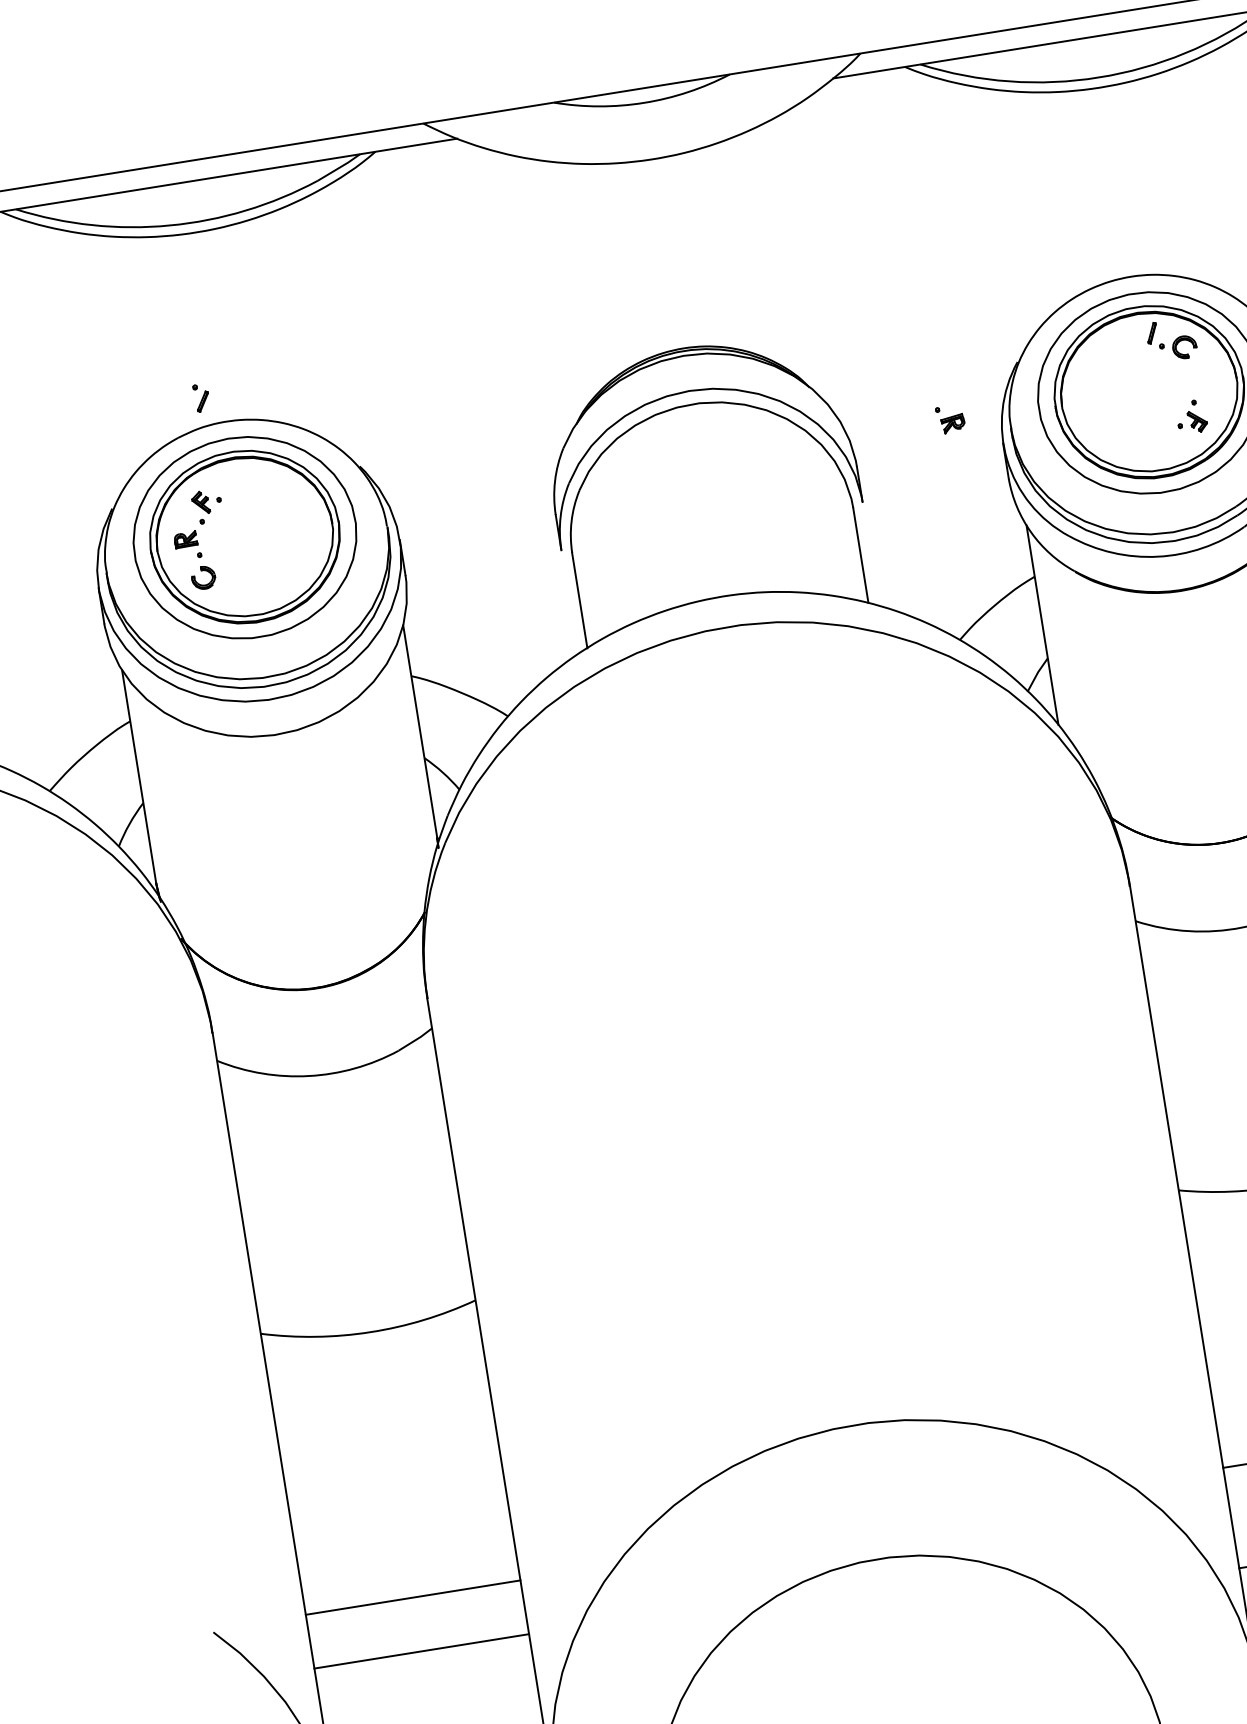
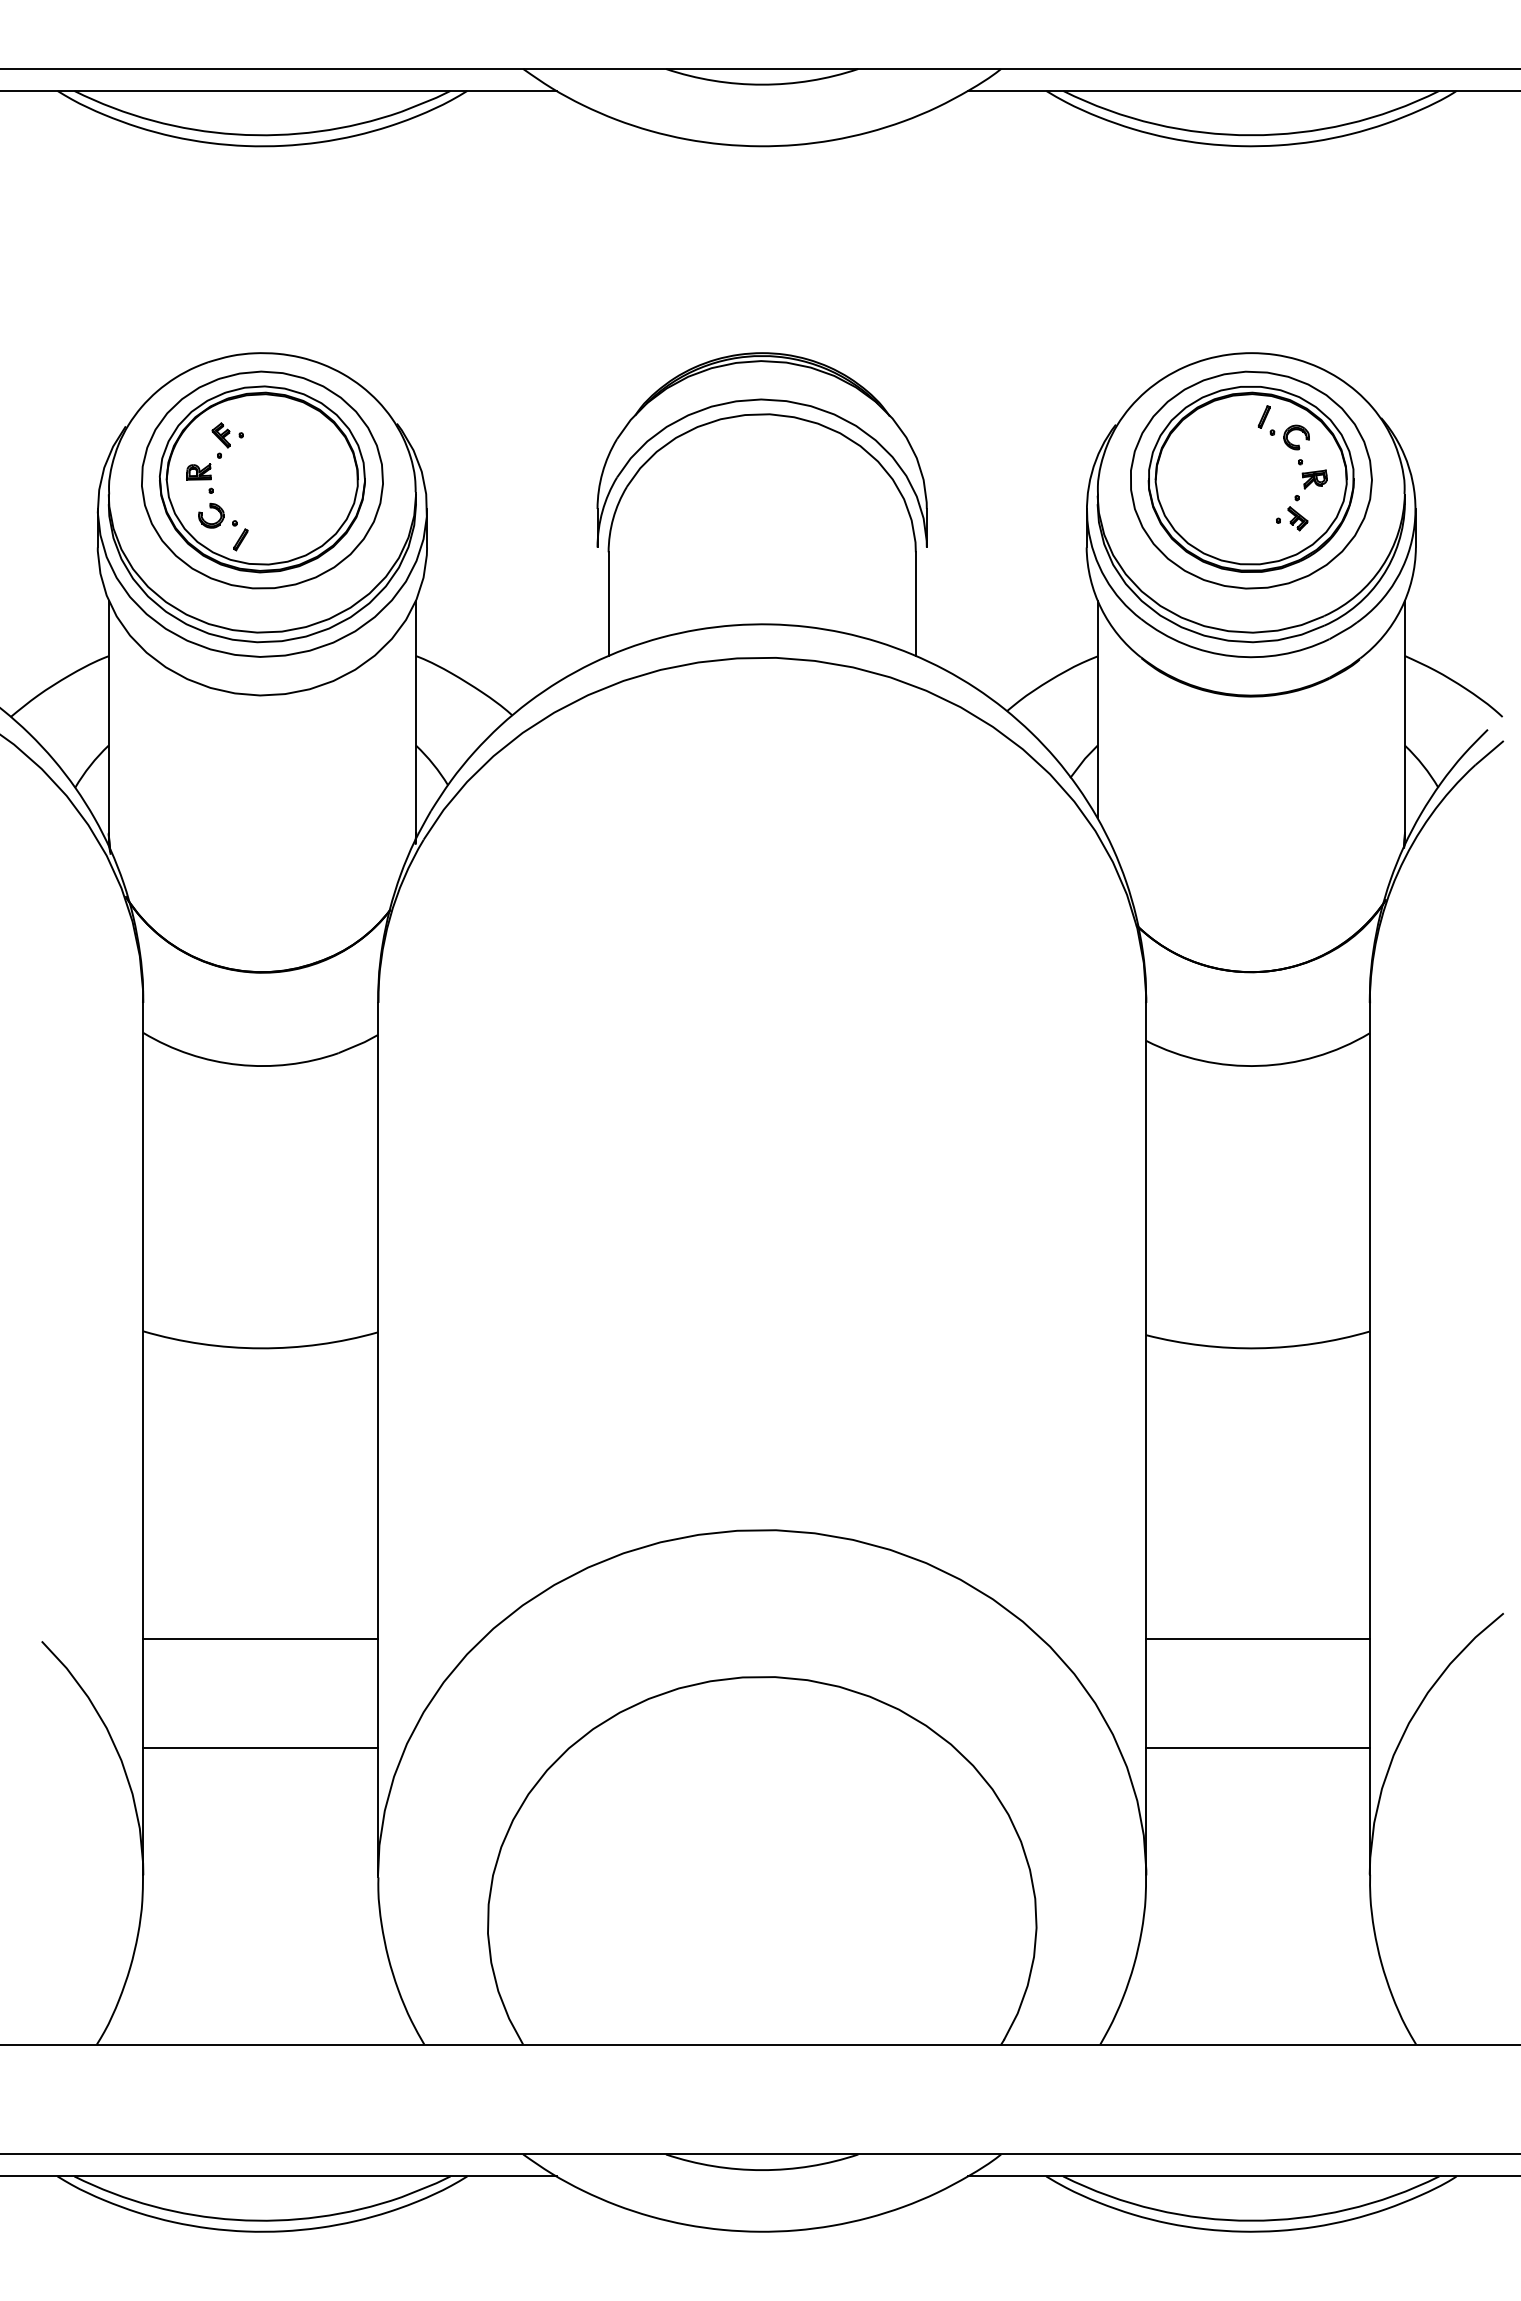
part: (202, 397) -> (240, 535), moved
part: (950, 419) -> (1312, 474), moved
line: (421, 1651) -> (260, 1748), moved

